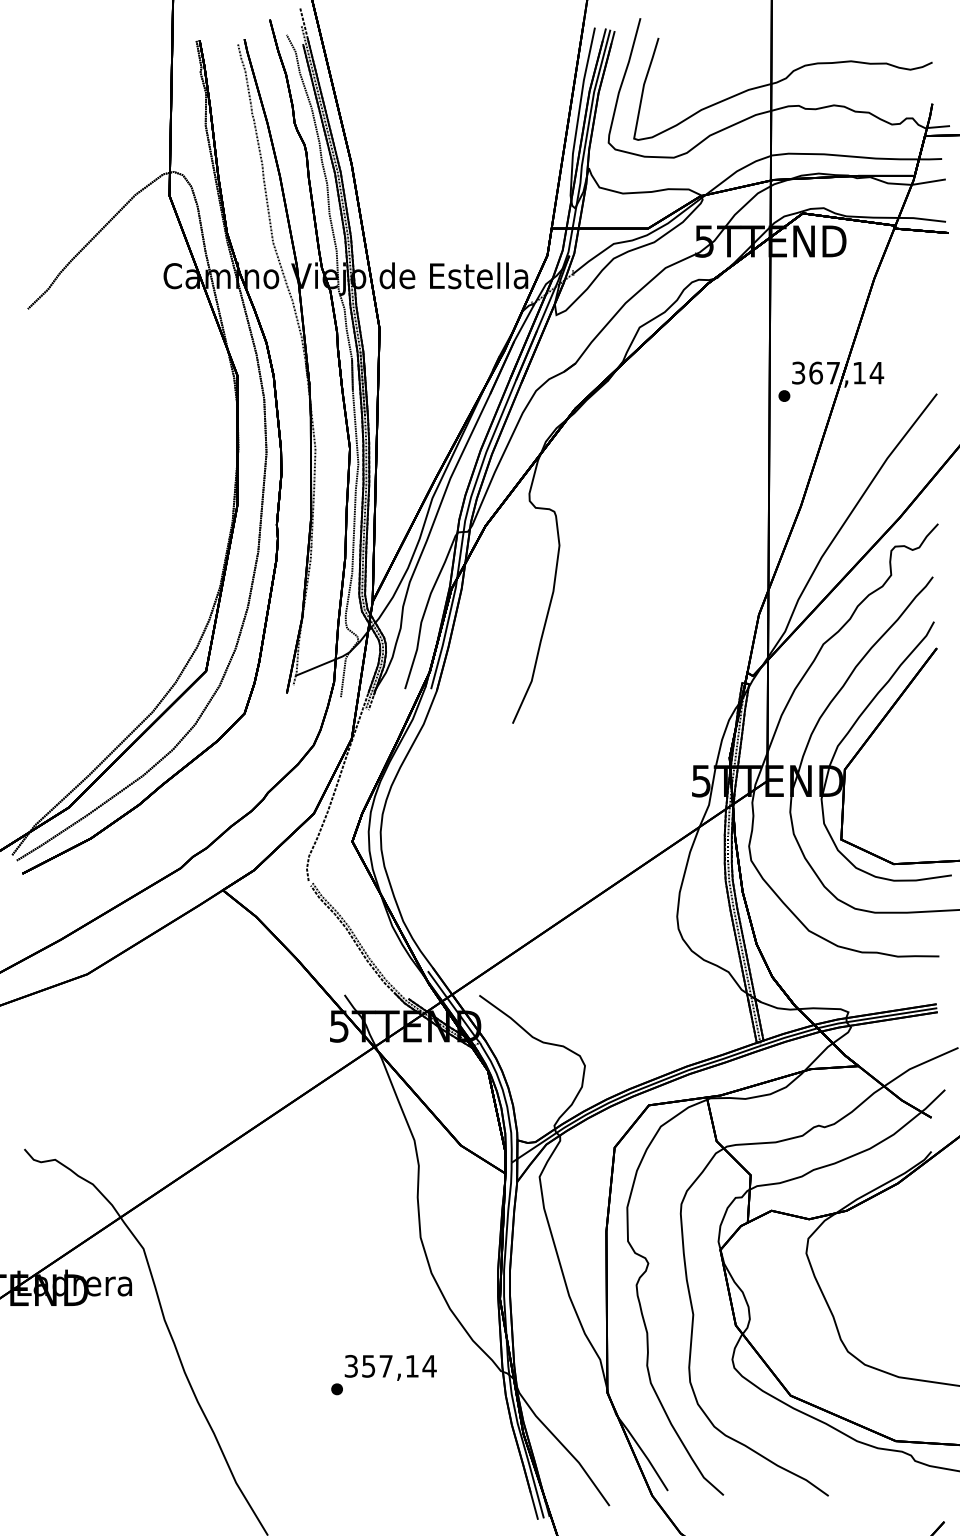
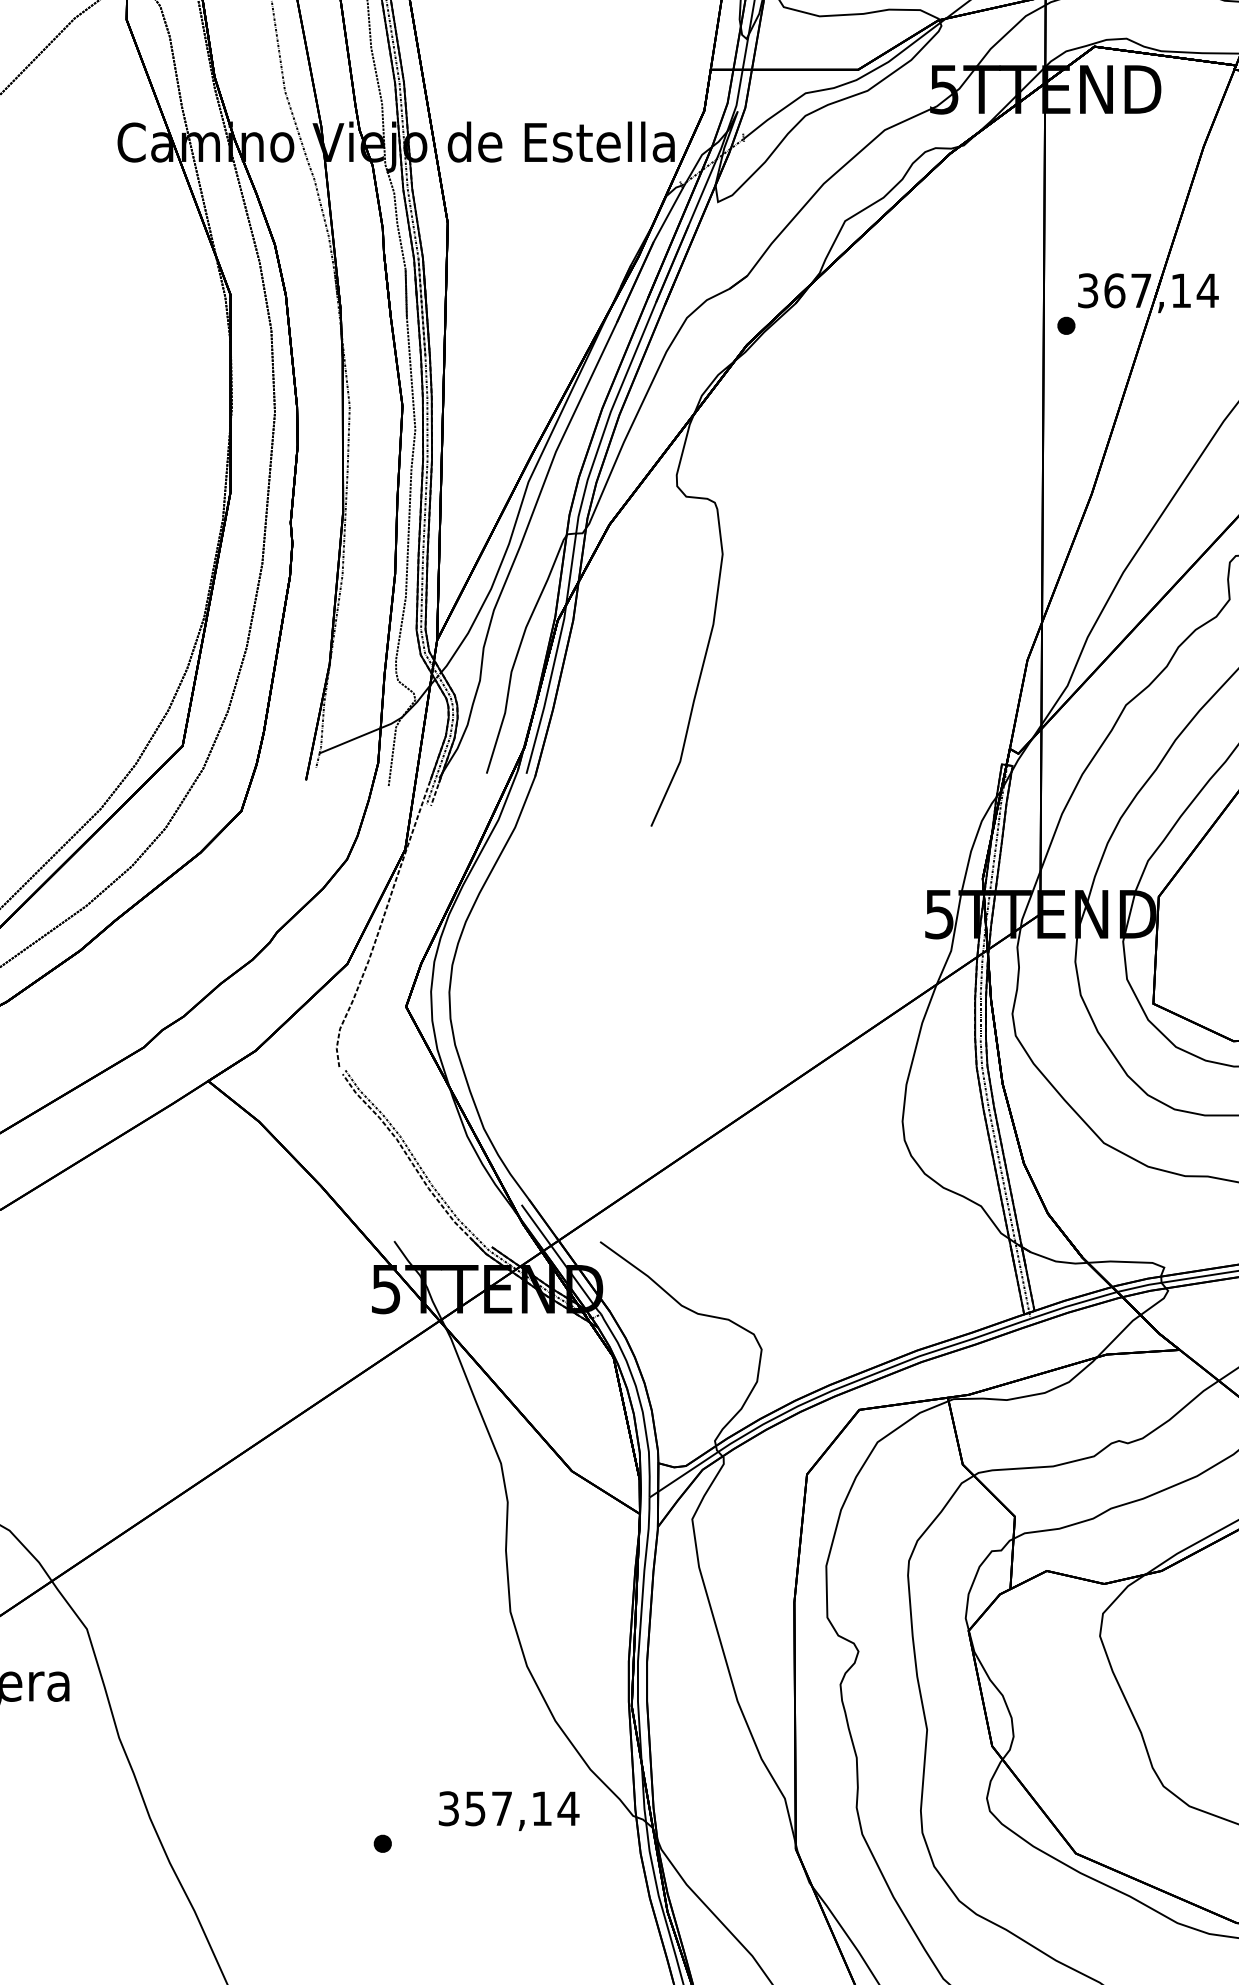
text: (390, 1367) -> (508, 1810), moved

